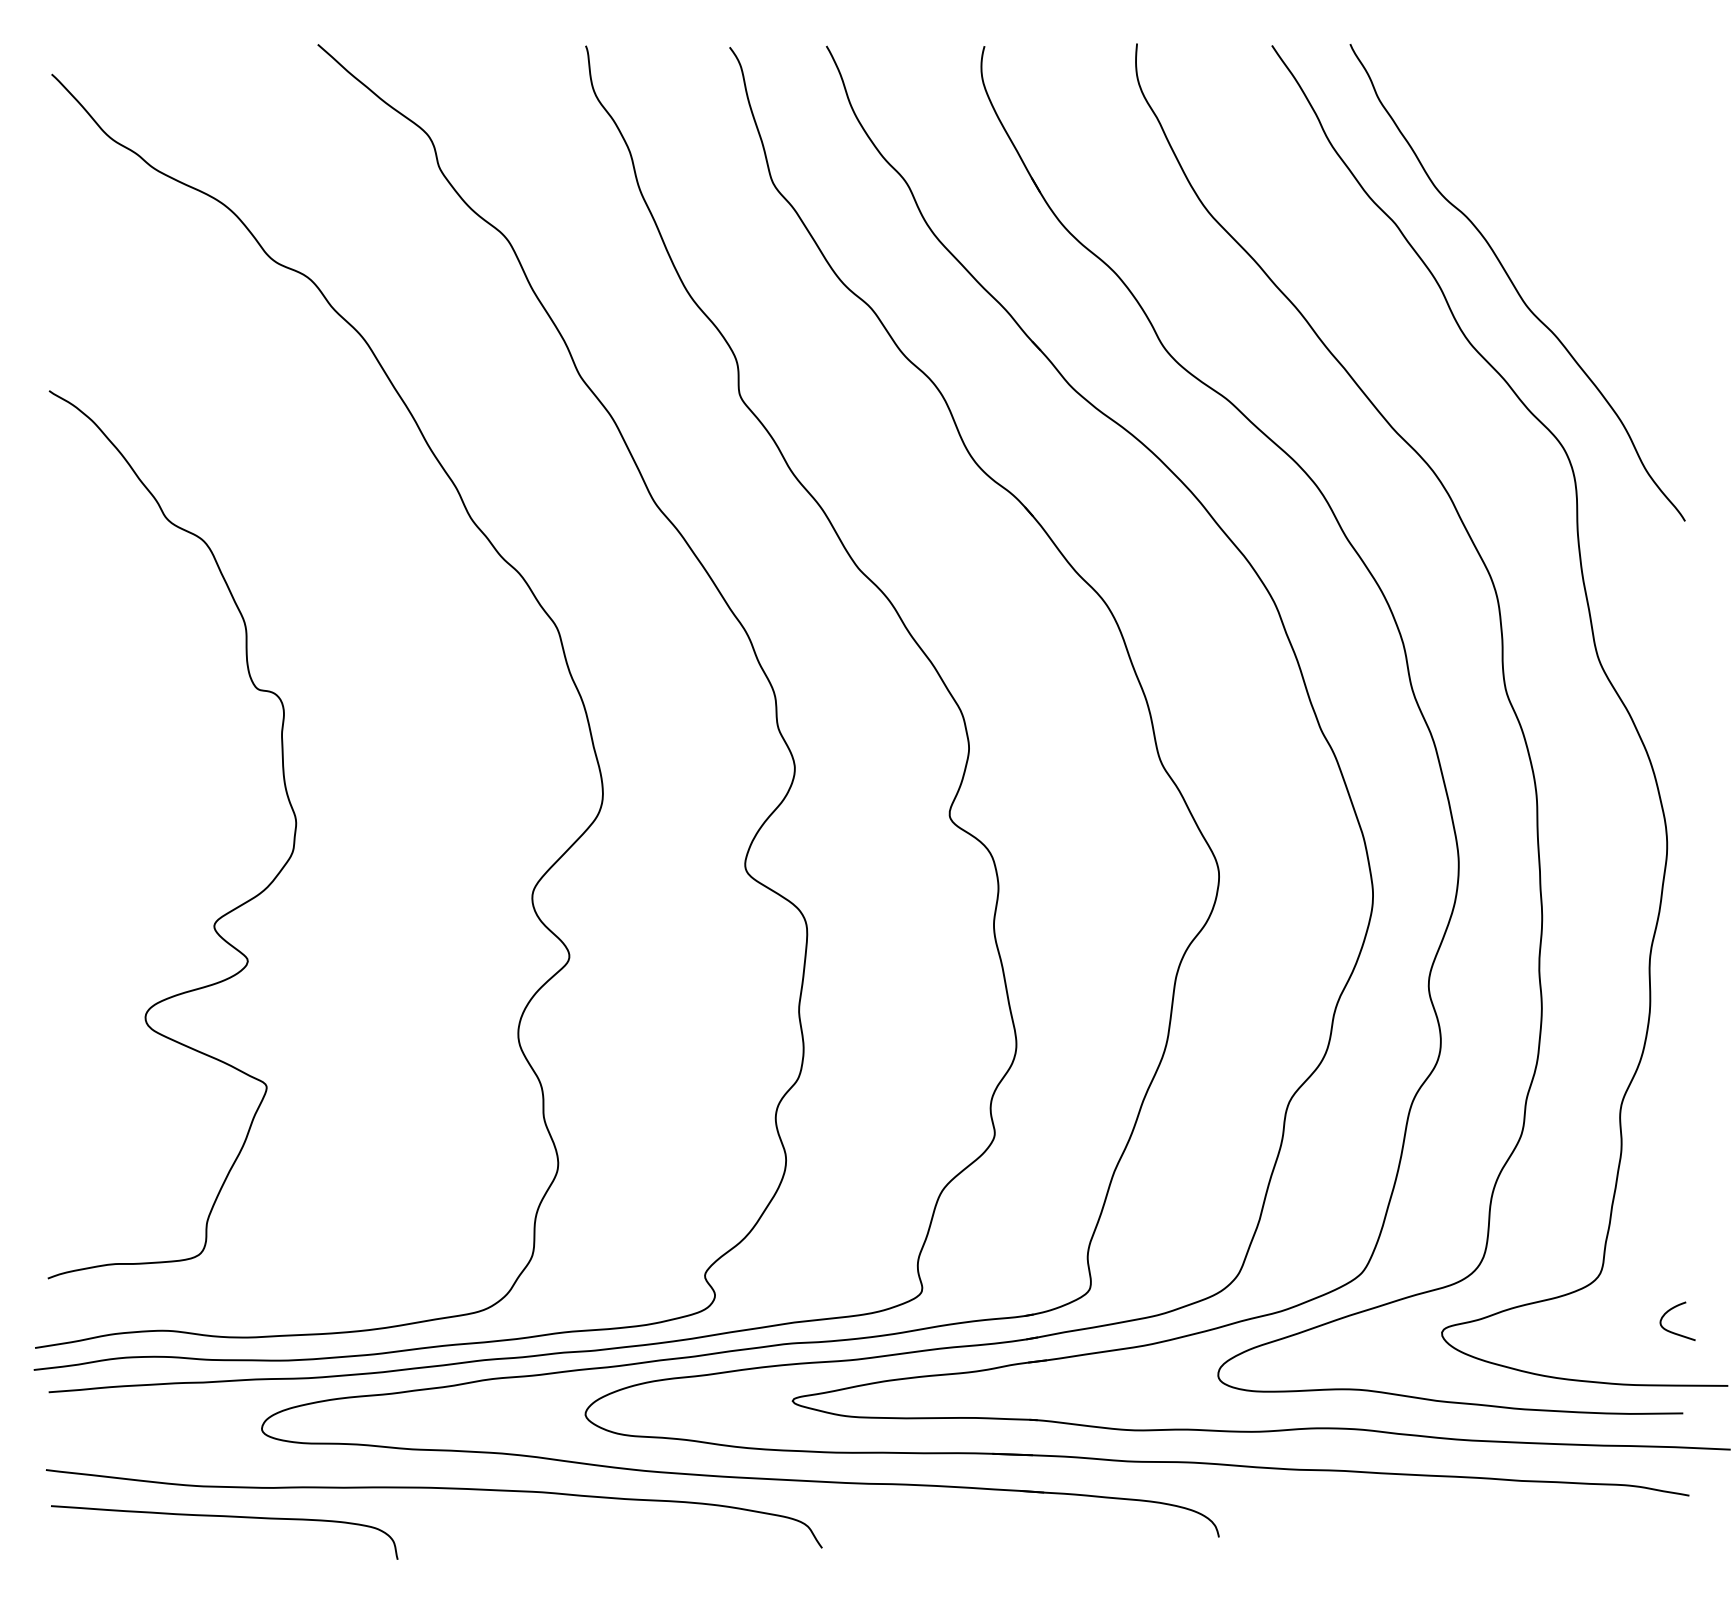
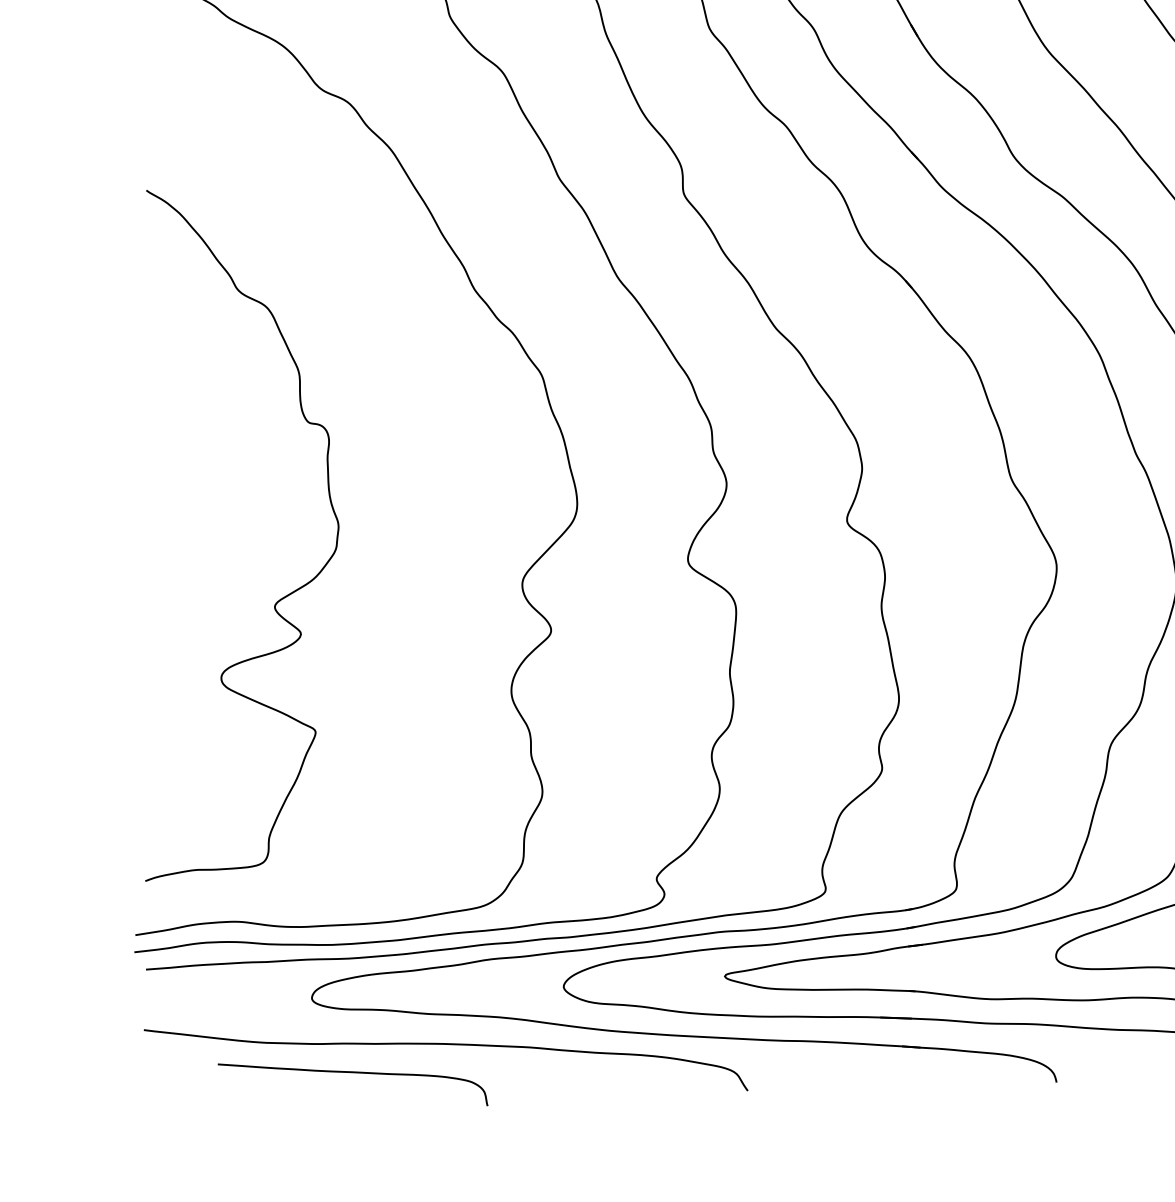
curve: (224, 1517) -> (352, 1073), moved

